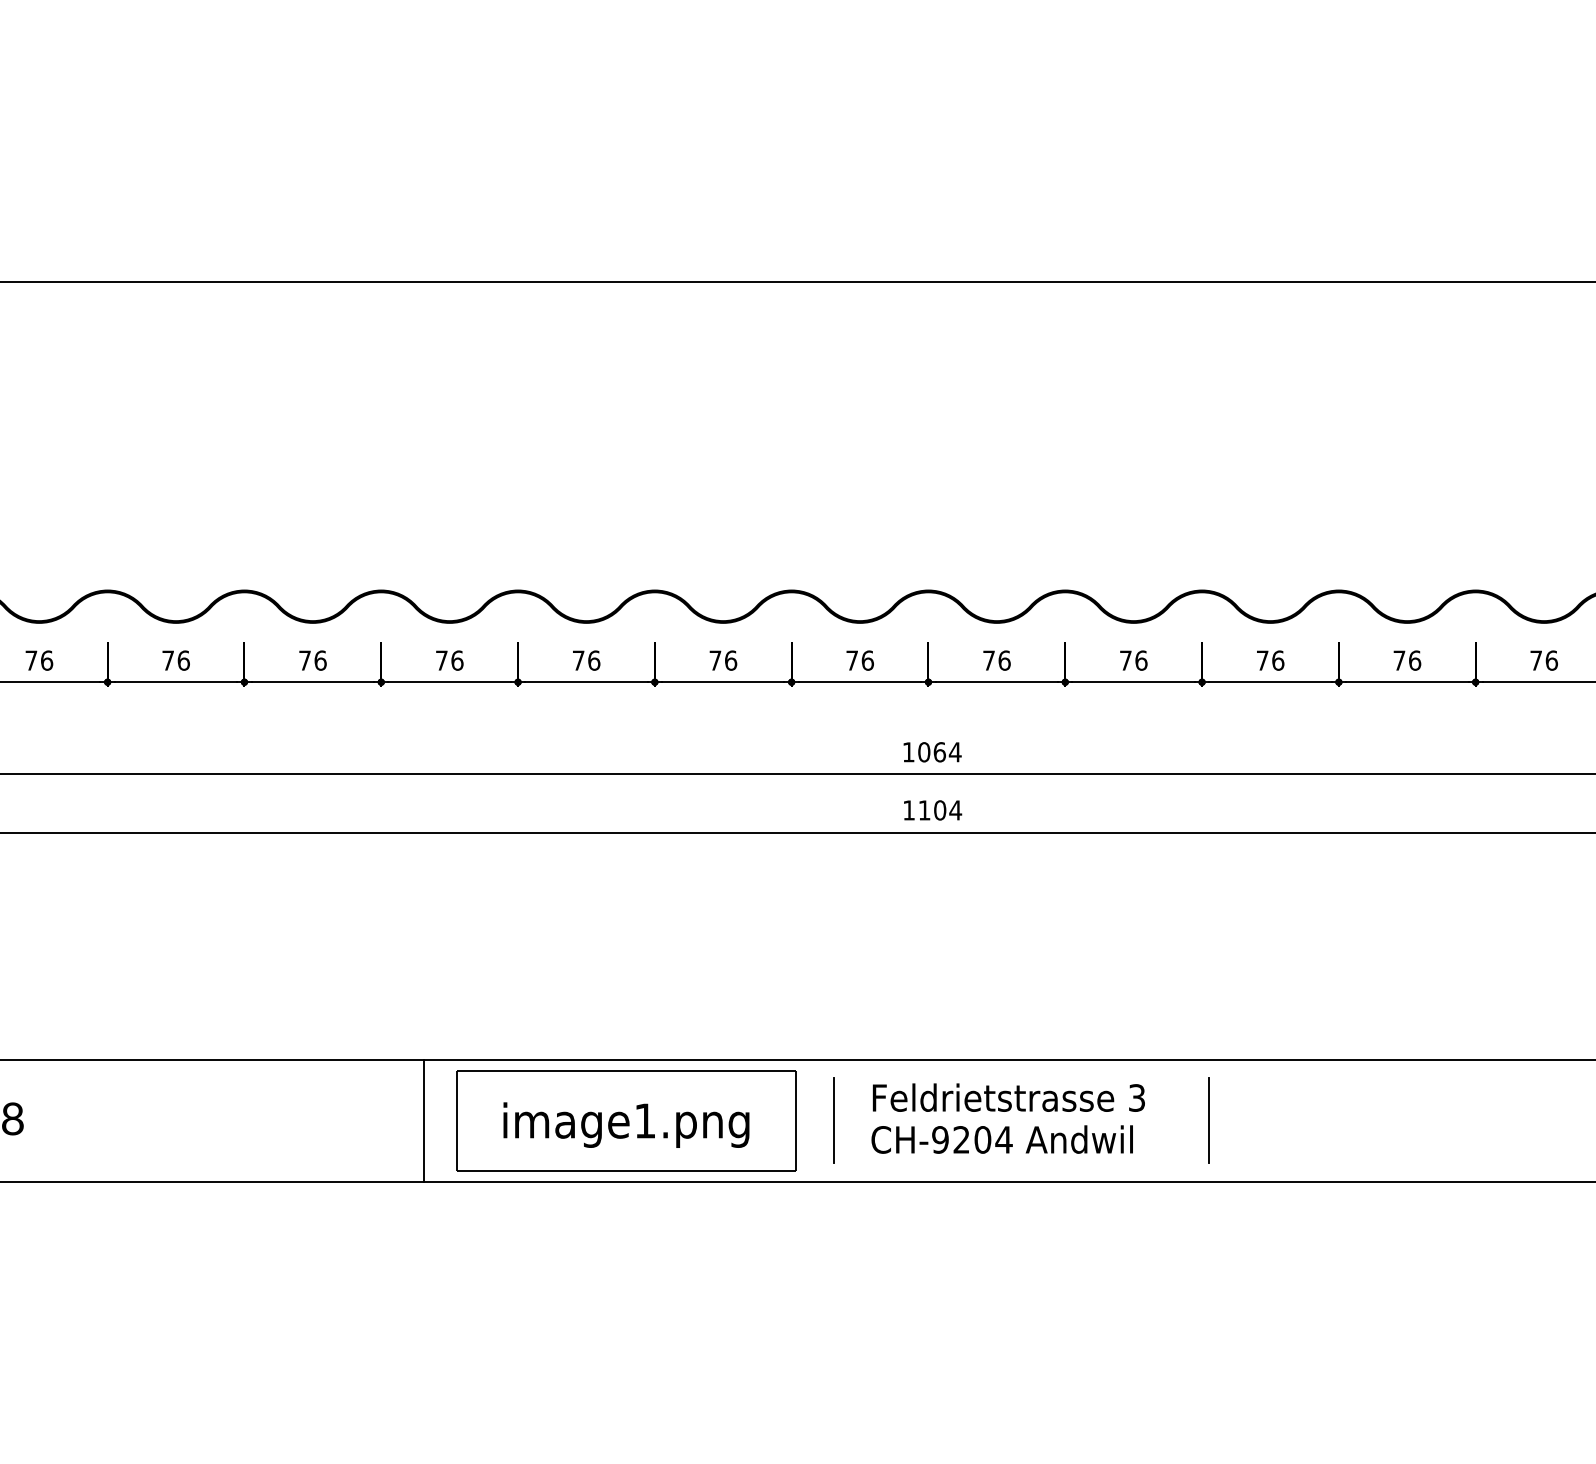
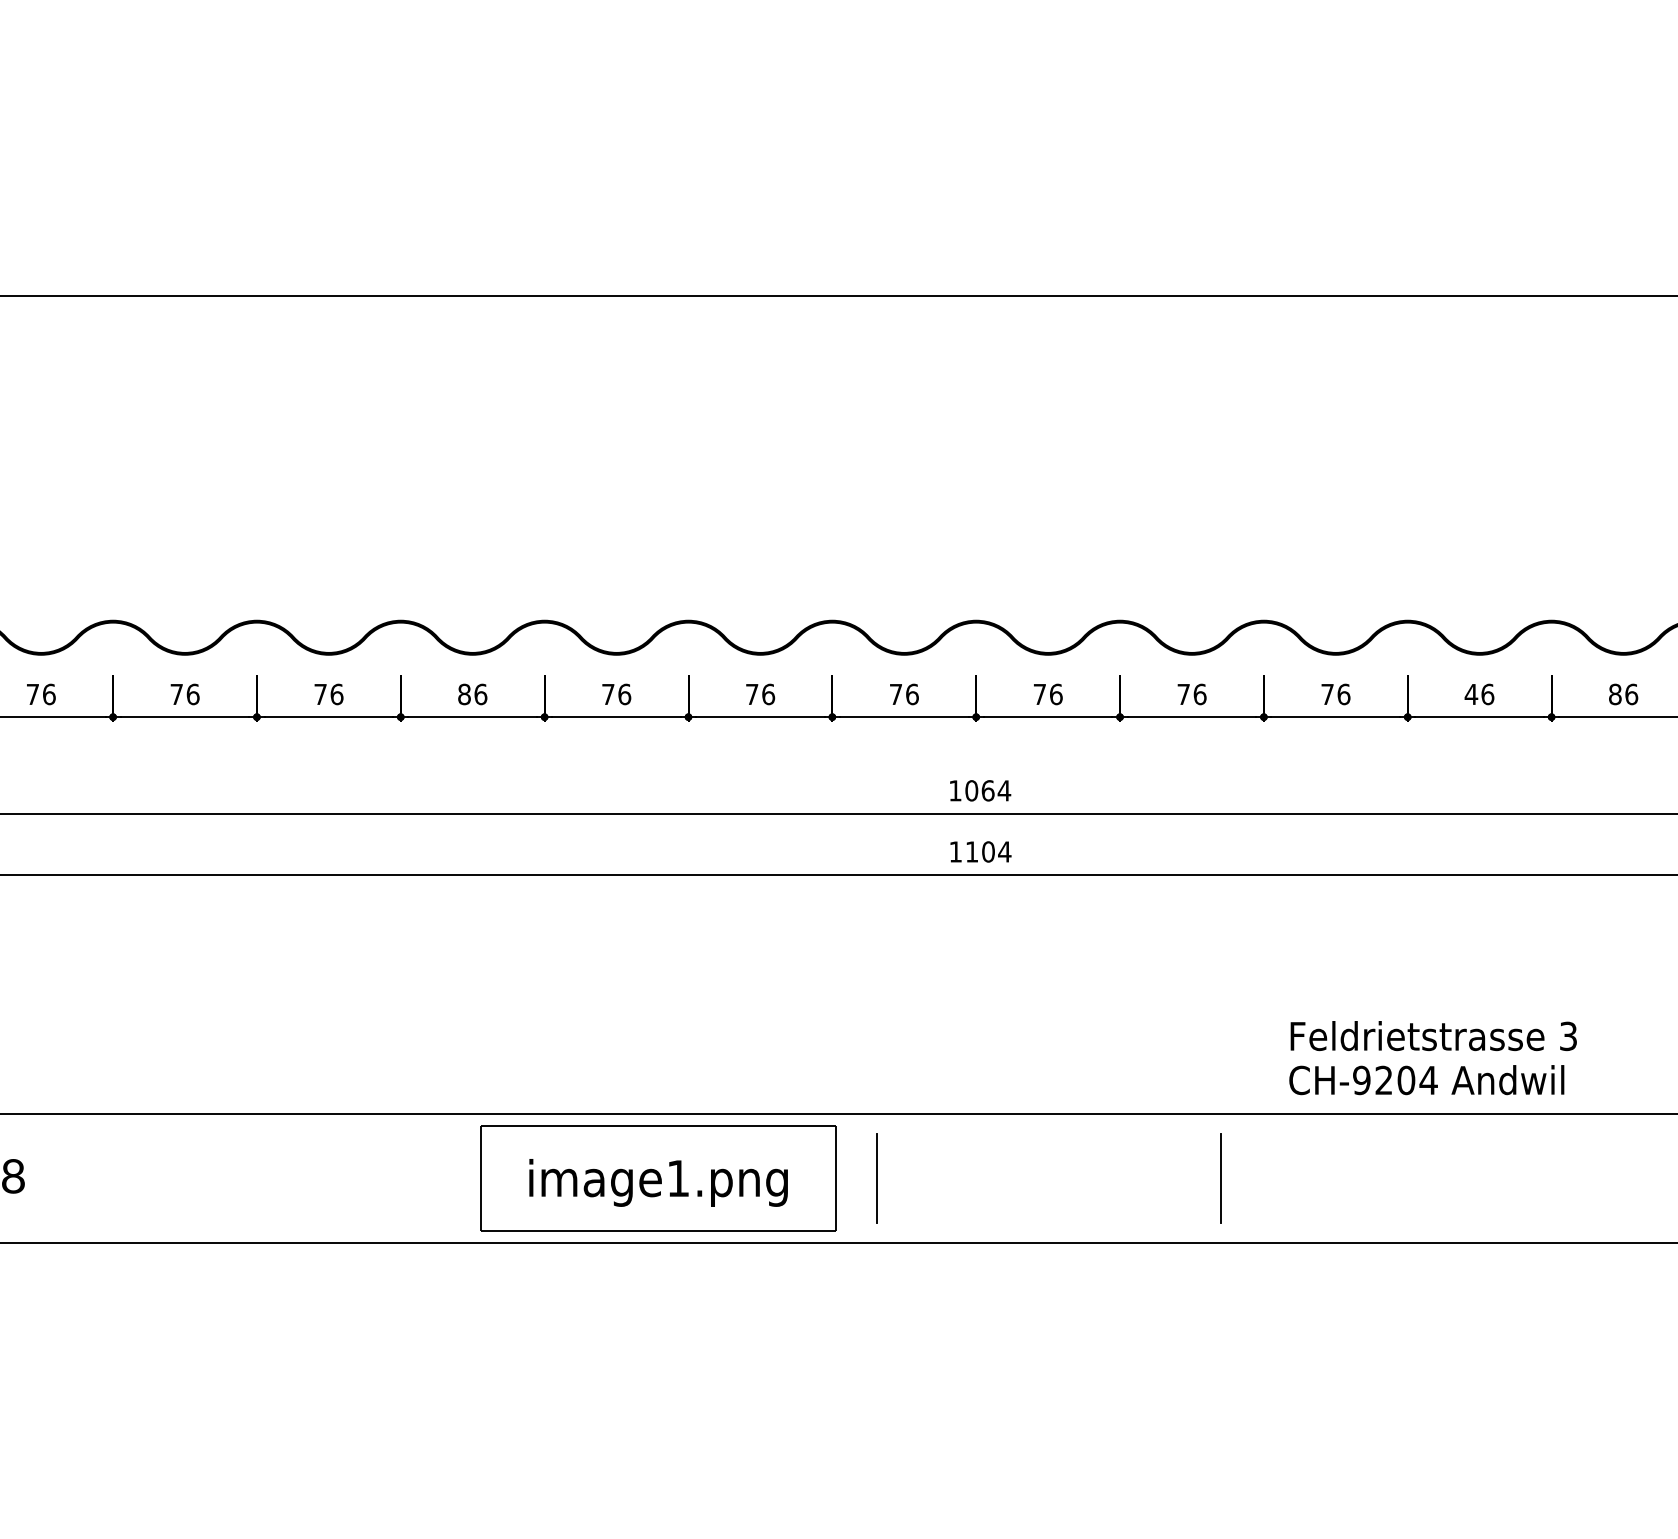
text: (441, 660) -> (464, 694), 76 -> 86
text: (1399, 660) -> (1471, 694), 76 -> 46
text: (1536, 660) -> (1615, 694), 76 -> 86
text: (1007, 1119) -> (1432, 1058), moved
line: (424, 1120) -> (446, 1177), removed
line: (1208, 1120) -> (1220, 1178), moved

